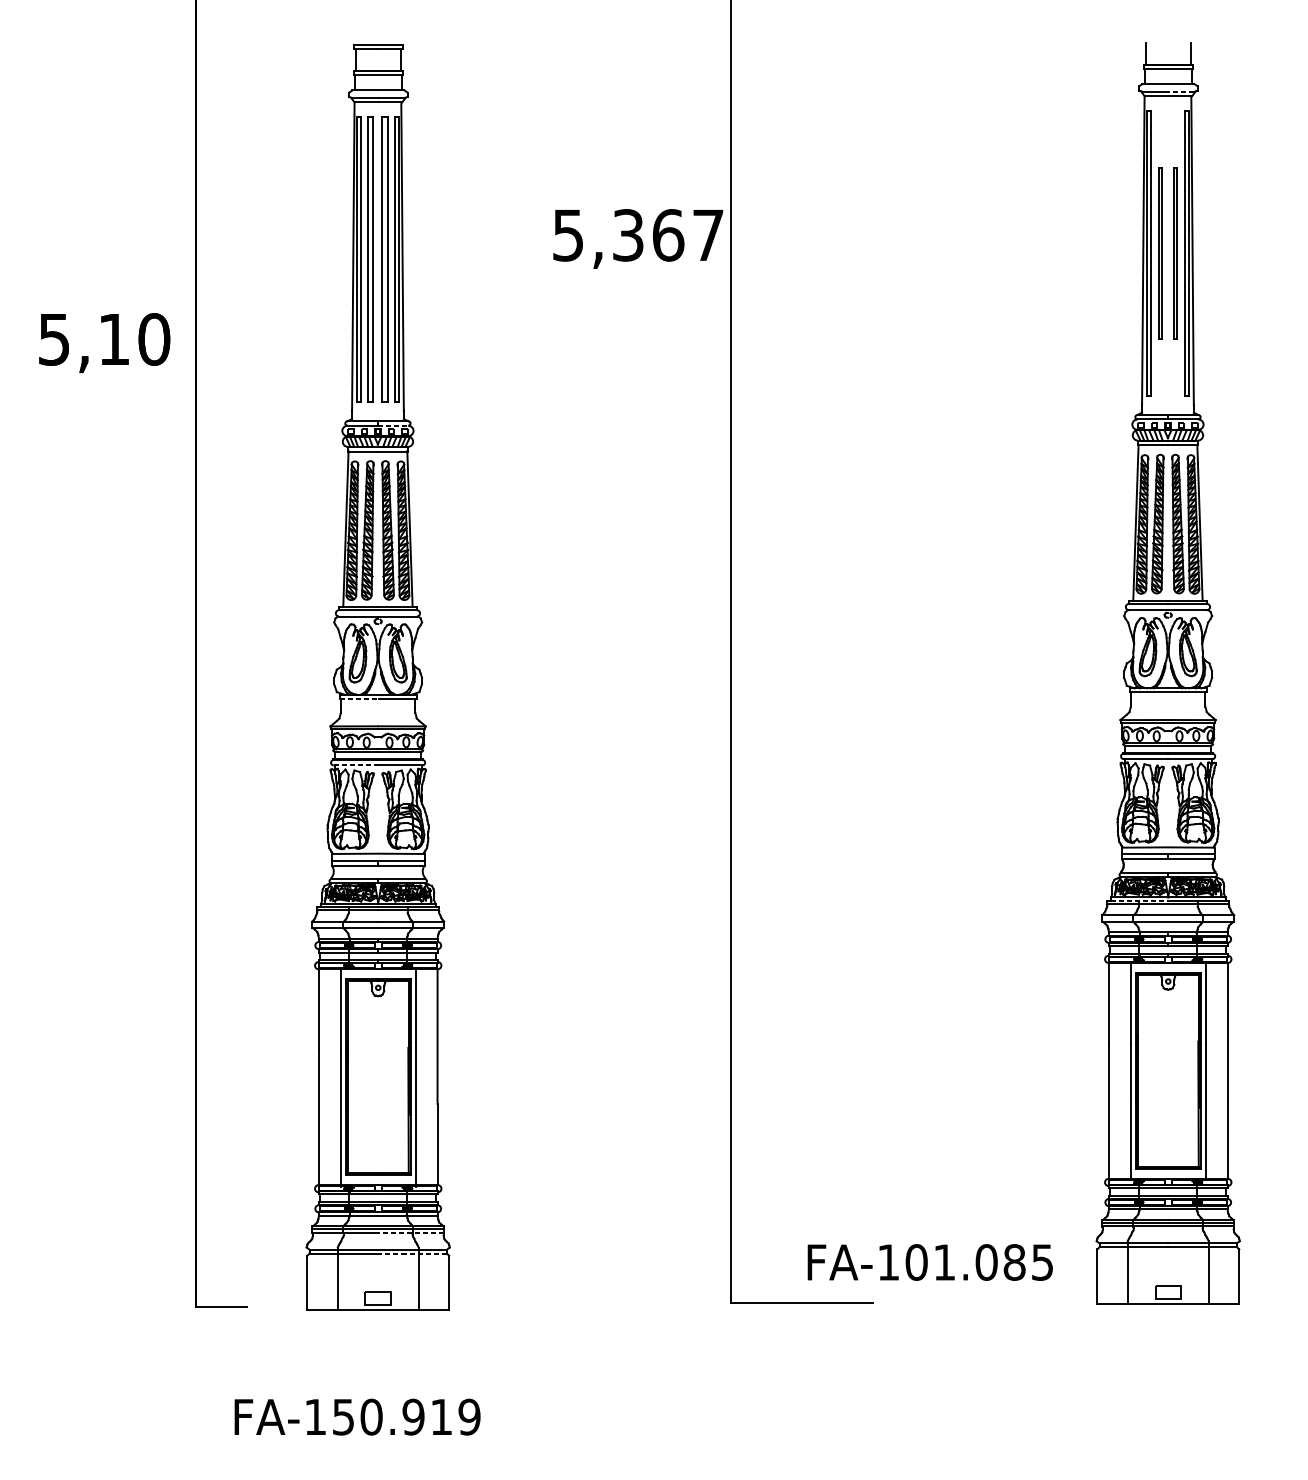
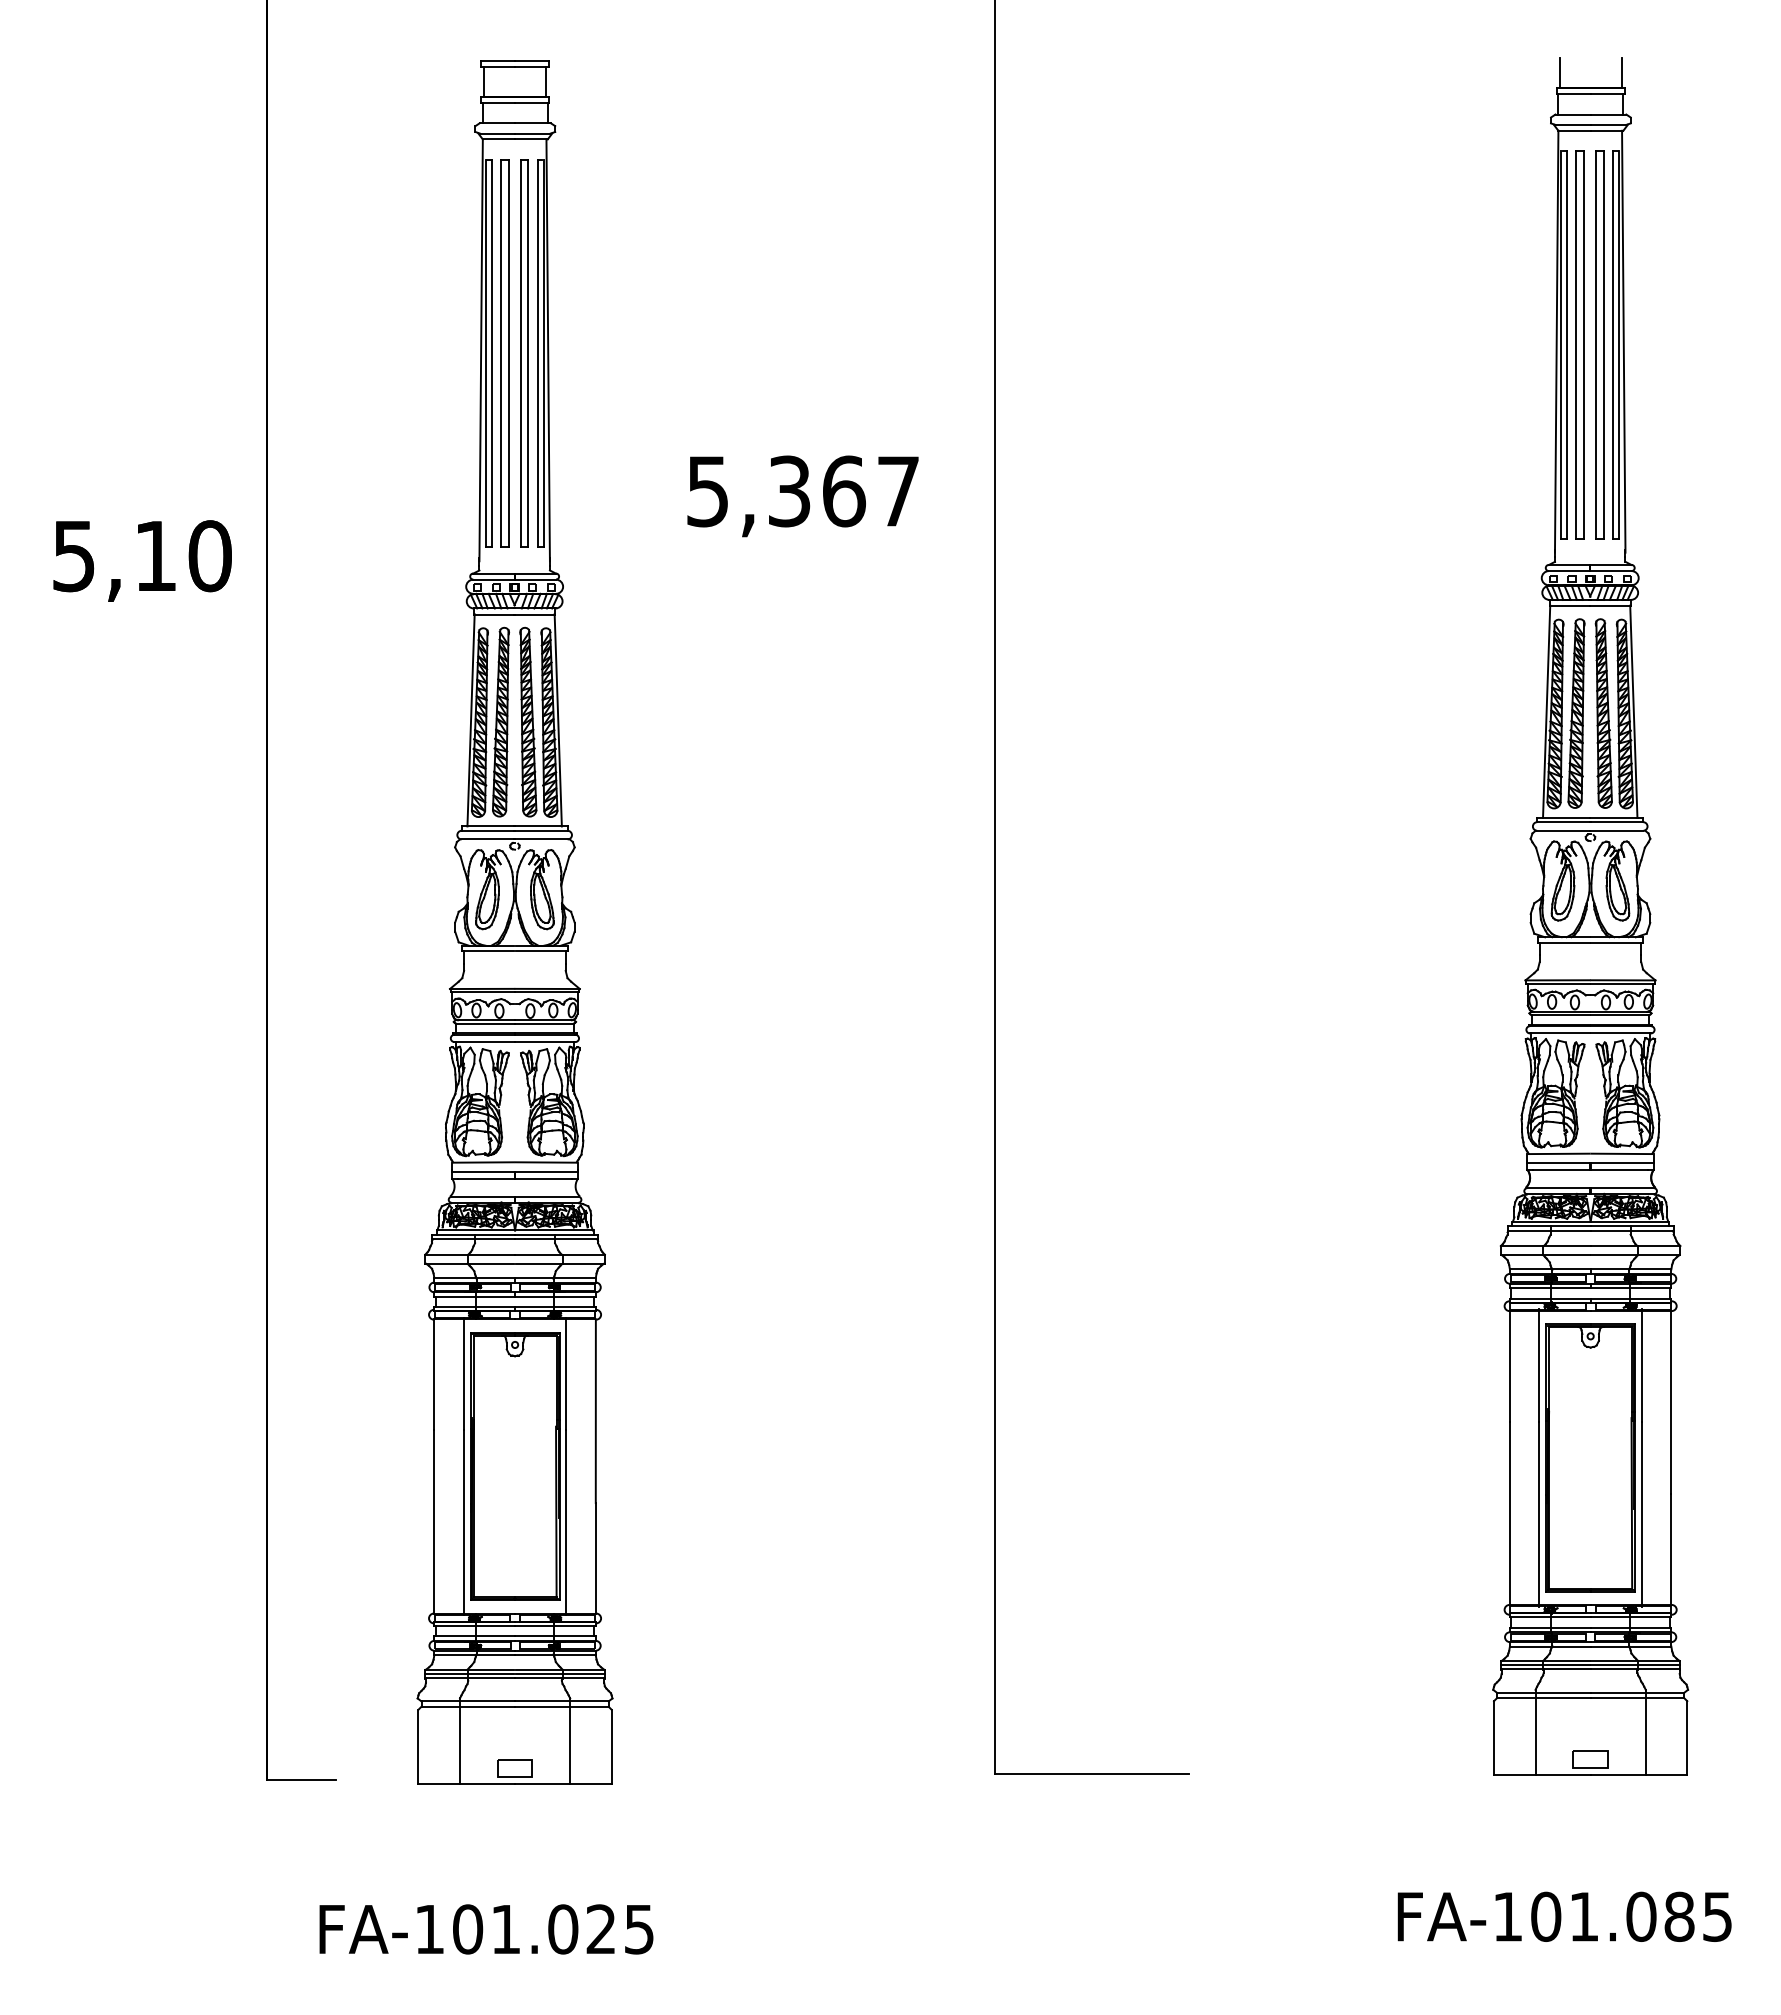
line: (1181, 91) -> (1608, 124), dashed -> solid
text: (637, 239) -> (802, 496), moved
part: (1160, 253) -> (1579, 344), size x1.67
part: (1174, 253) -> (1599, 344), size x1.67
text: (104, 342) -> (142, 560), moved
line: (393, 425) -> (535, 579), dashed -> solid
line: (358, 698) -> (488, 951), dashed -> solid
line: (356, 765) -> (485, 1042), dashed -> solid
line: (1139, 900) -> (1551, 1226), dashed -> solid
line: (410, 1232) -> (559, 1678), dashed -> solid
line: (412, 1253) -> (561, 1706), dashed -> solid
text: (930, 1262) -> (1564, 1916), moved
text: (406, 1417) -> (553, 1929), FA-150.919 -> FA-101.025

